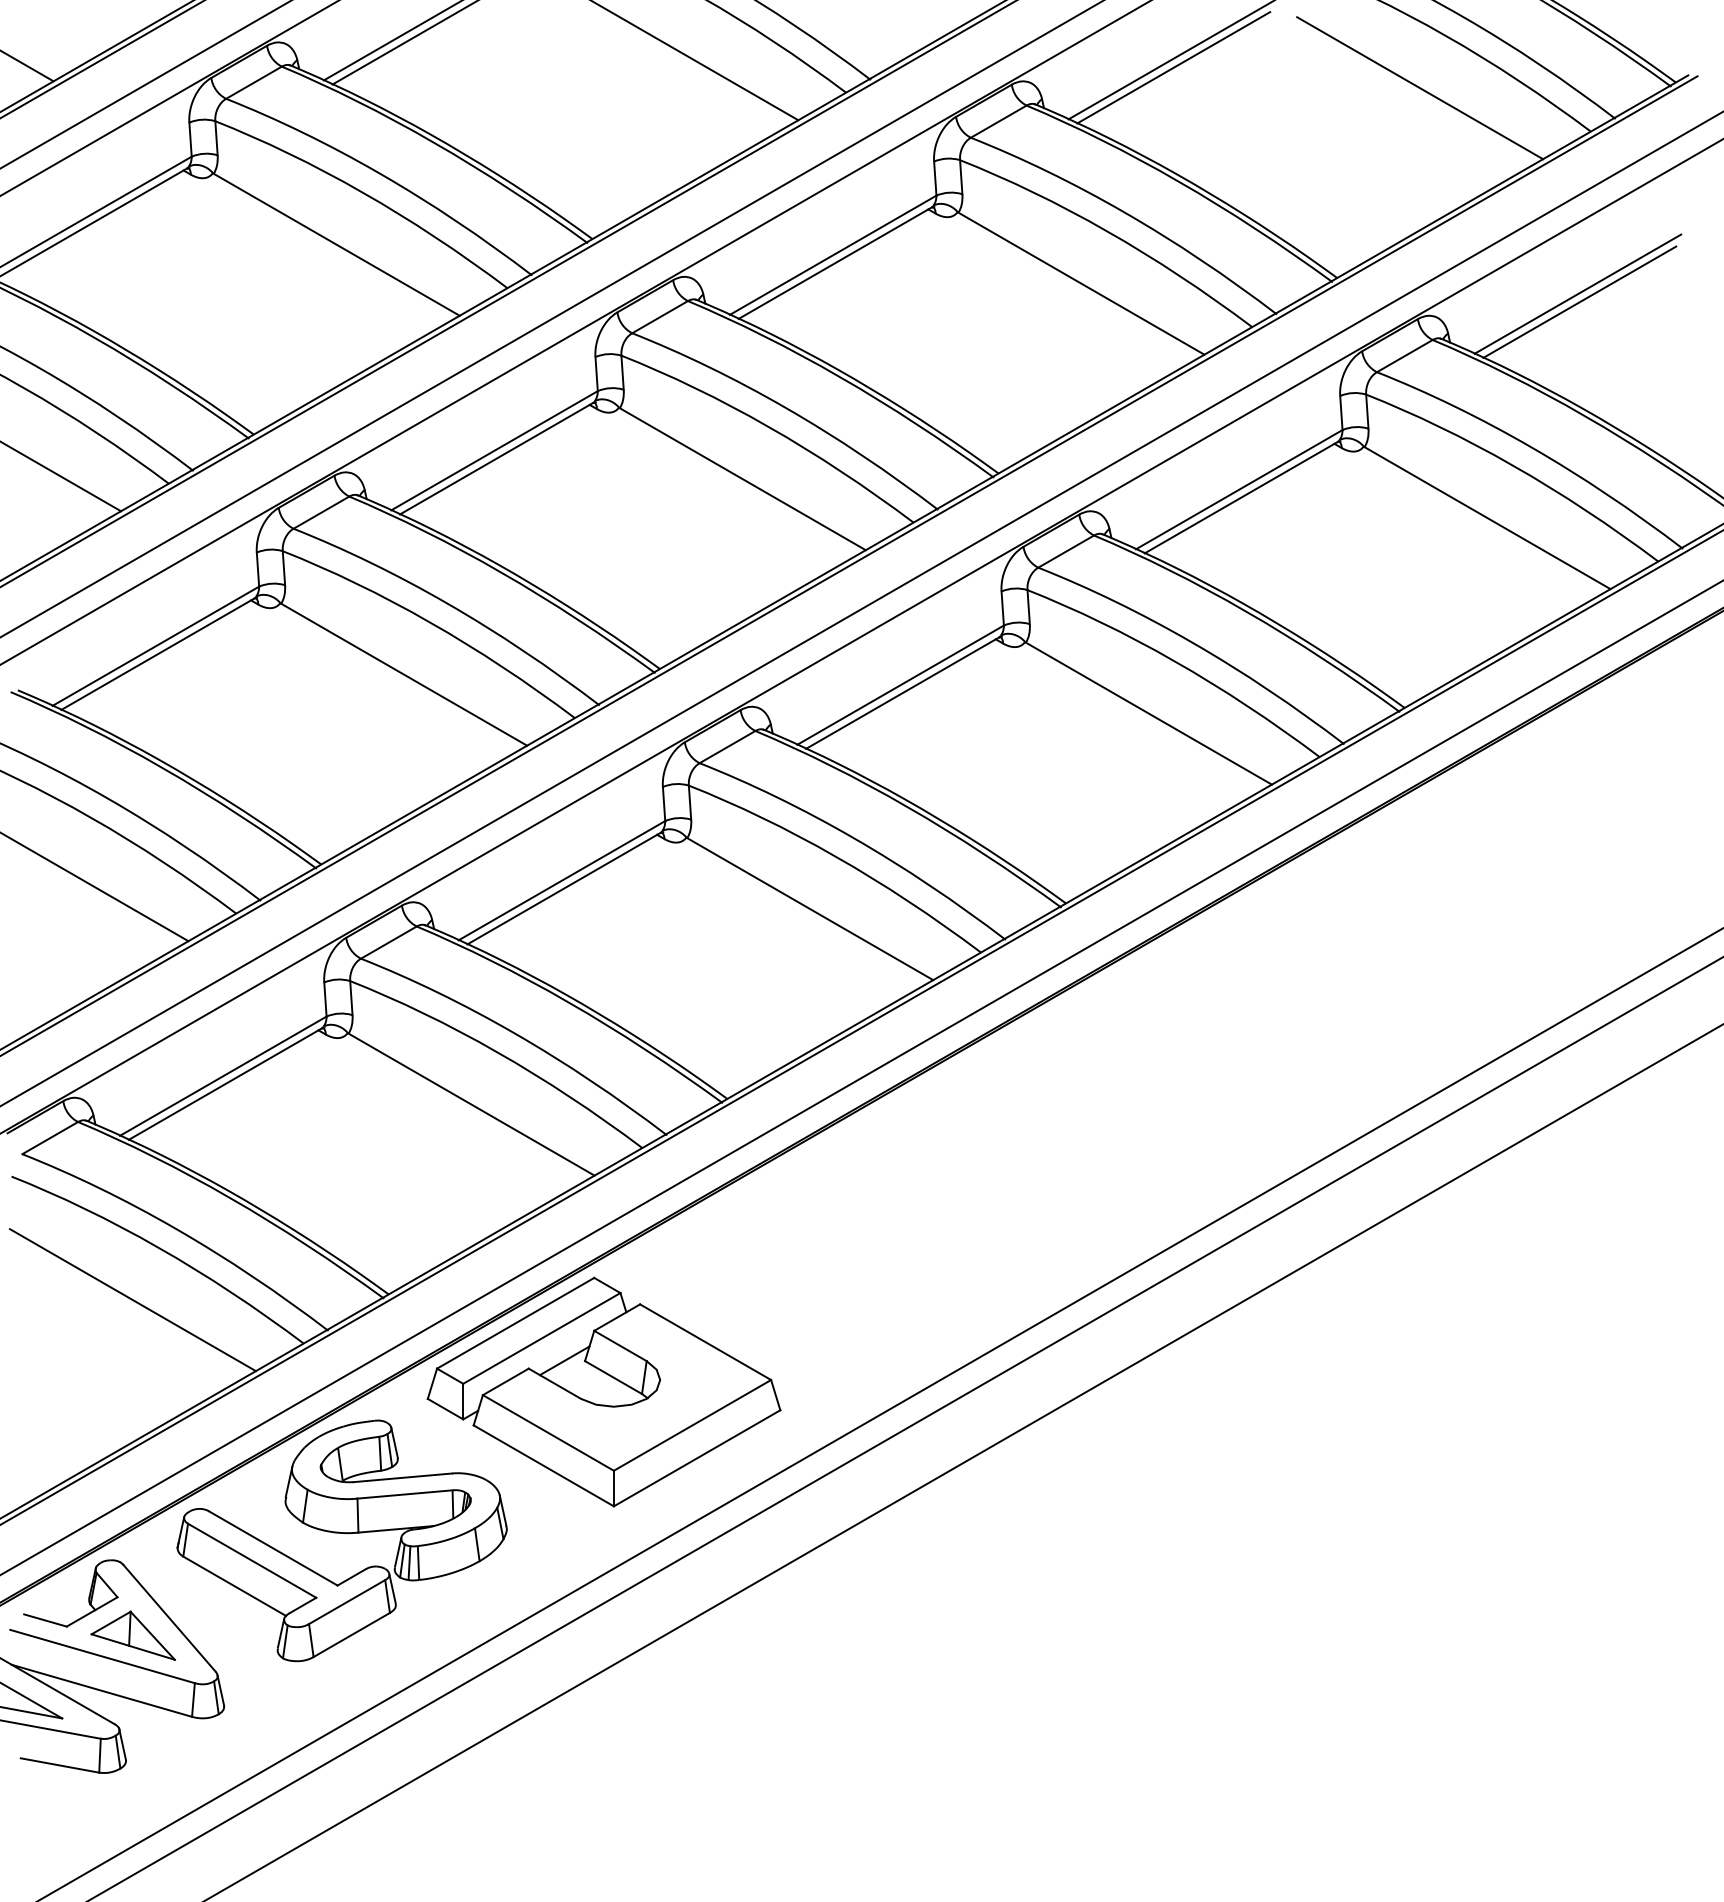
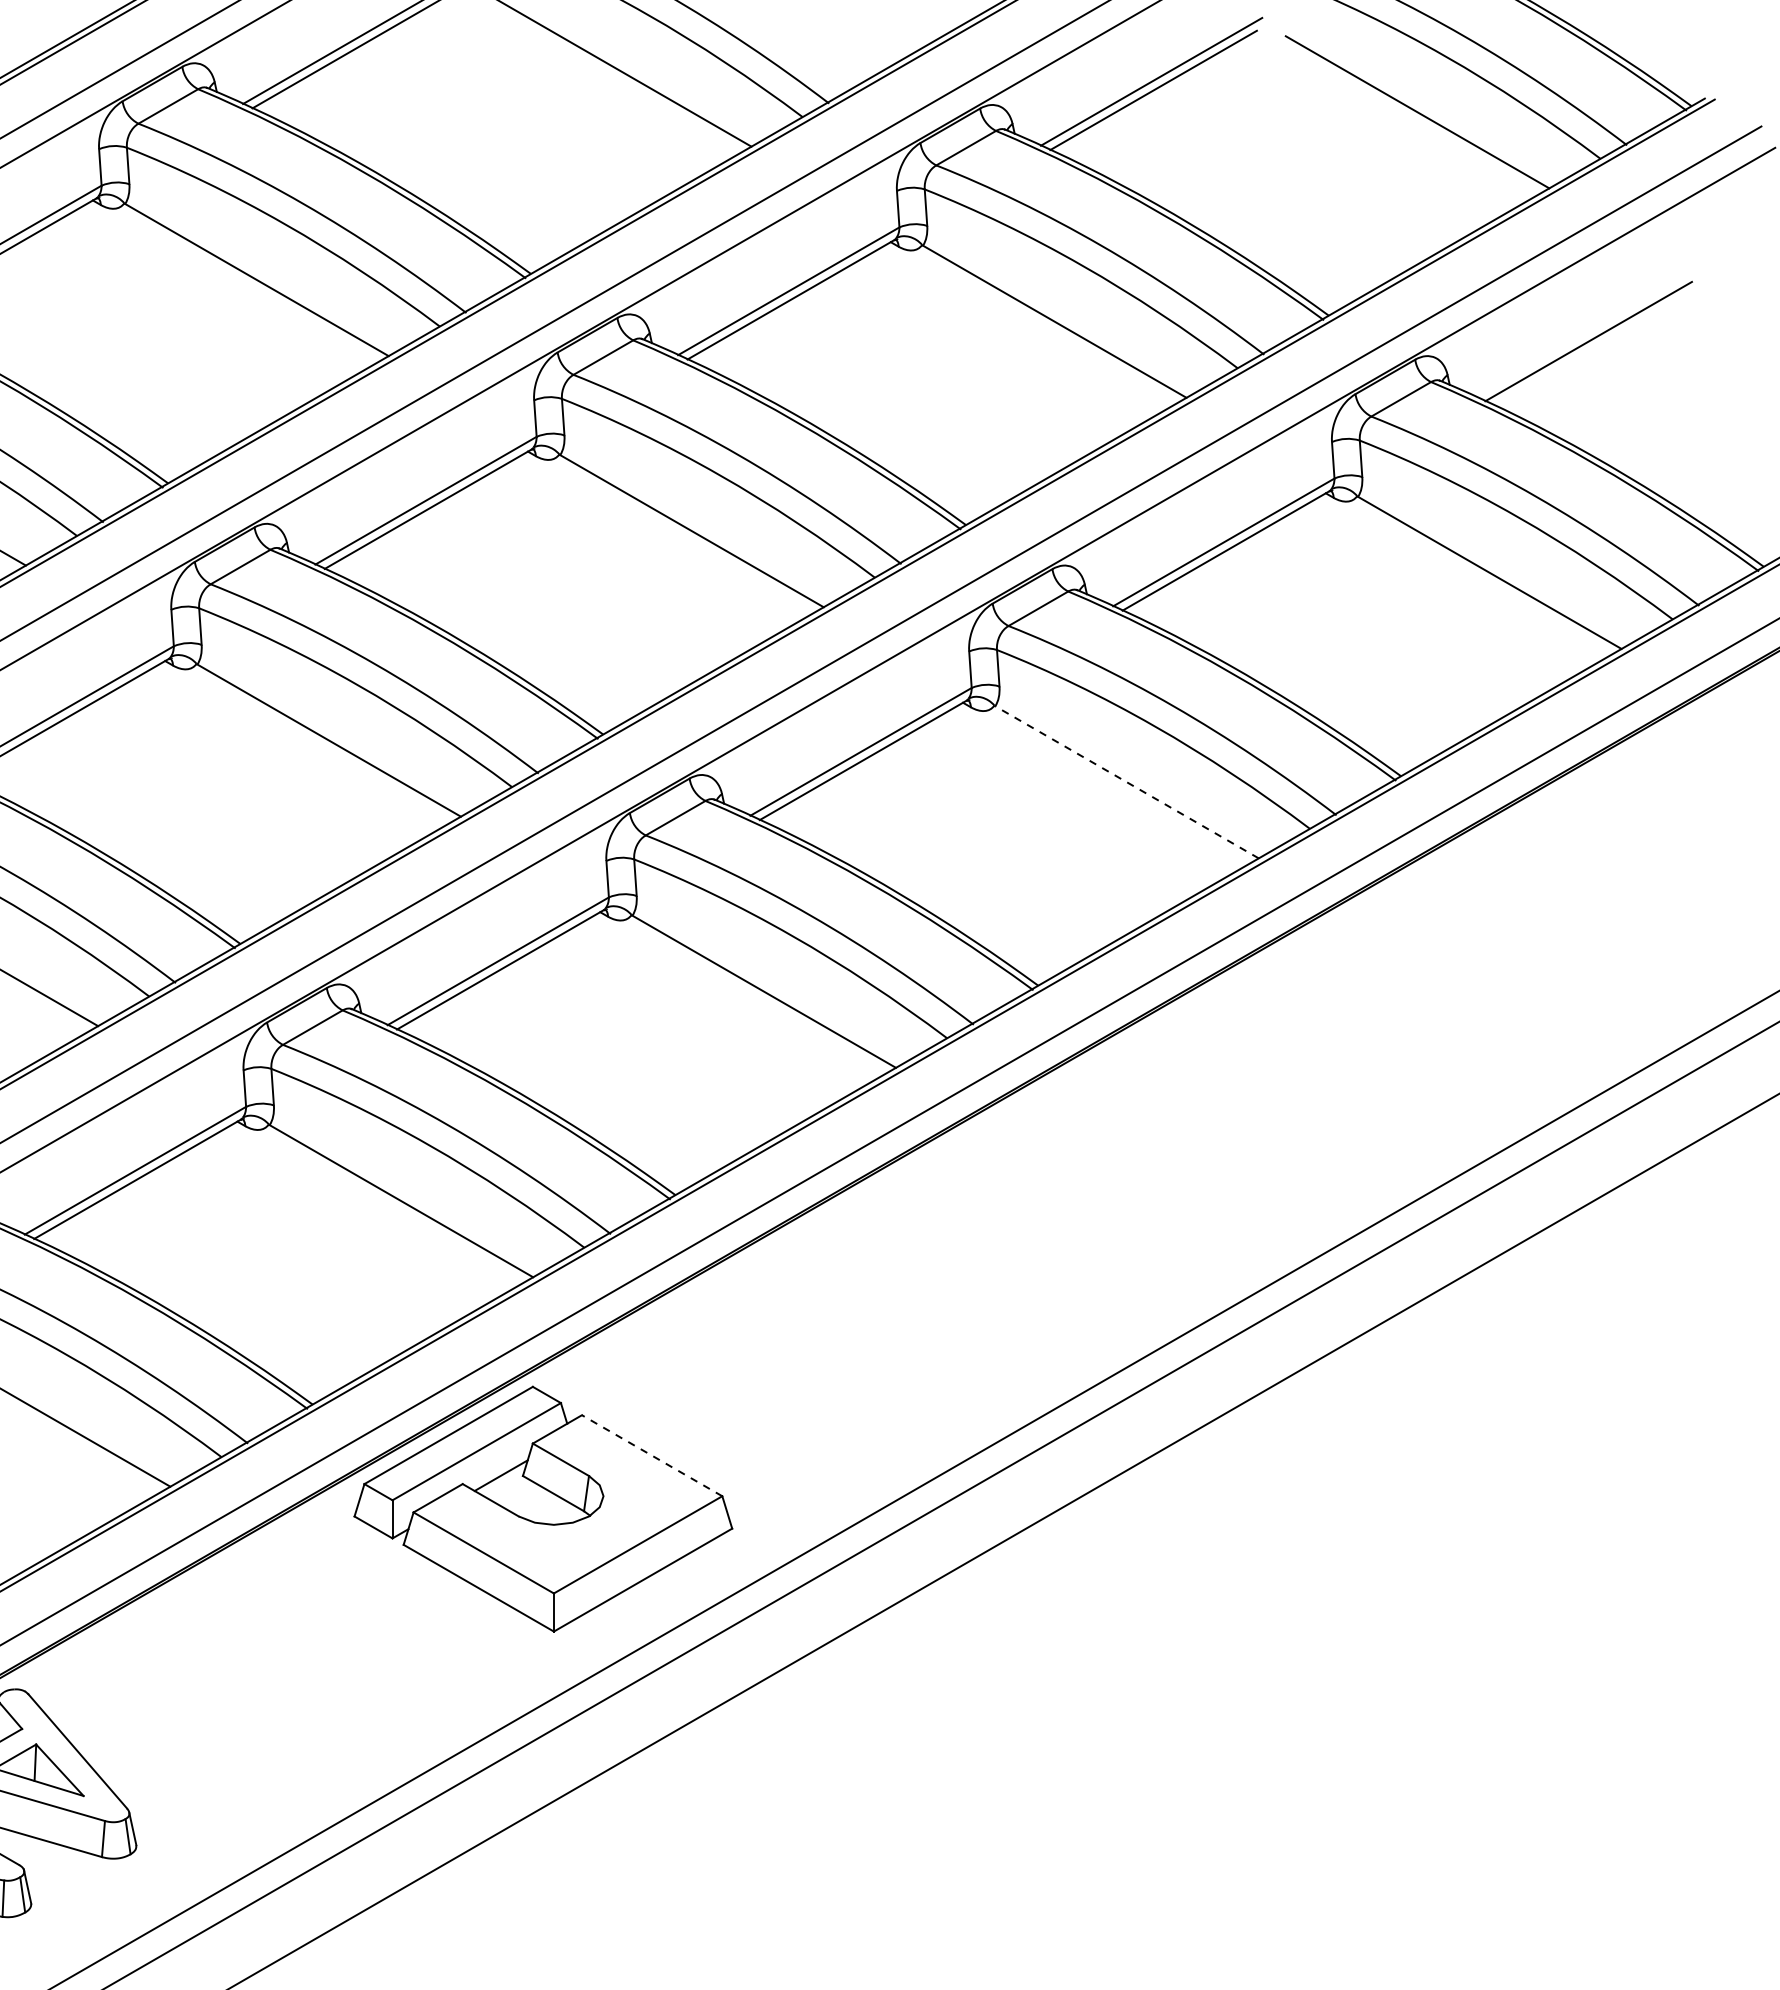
line: (1577, 293) -> (1586, 332), removed
line: (1148, 713) -> (1126, 782), solid -> dashed
line: (705, 1342) -> (652, 1456), solid -> dashed
part: (341, 1533) -> (262, 1660), removed

